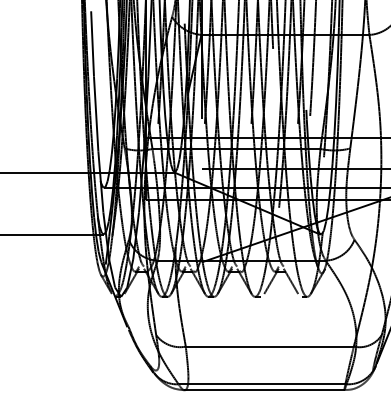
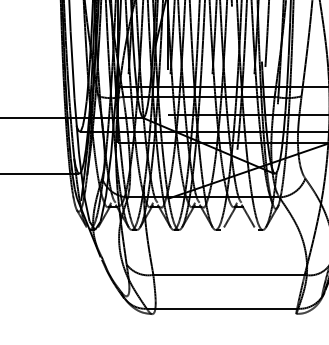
line: (264, 390) -> (224, 314), removed

